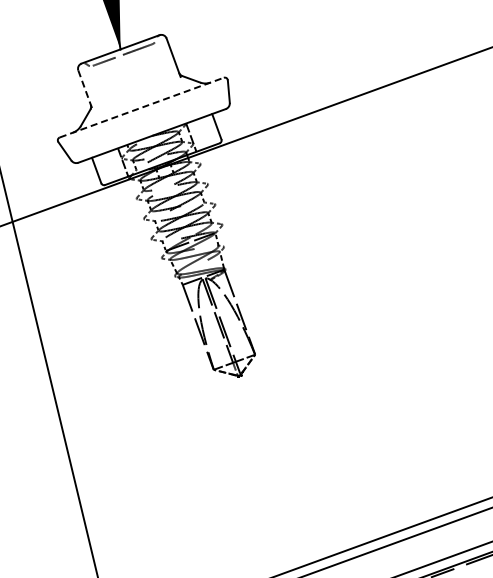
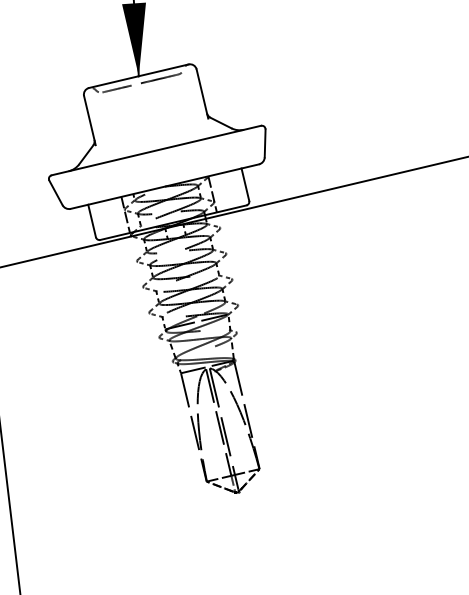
line: (85, 89) -> (90, 120), dashed -> solid
line: (142, 107) -> (157, 150), dashed -> solid

